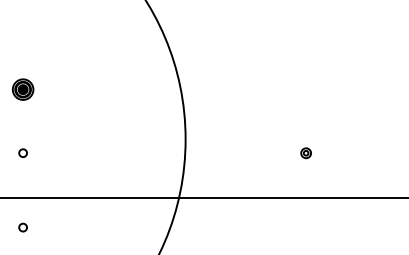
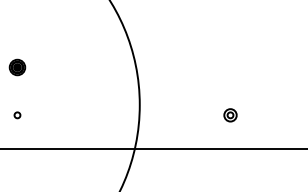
part: (306, 153) -> (230, 115), size x1.67
circle: (23, 227) -> (17, 171), removed

